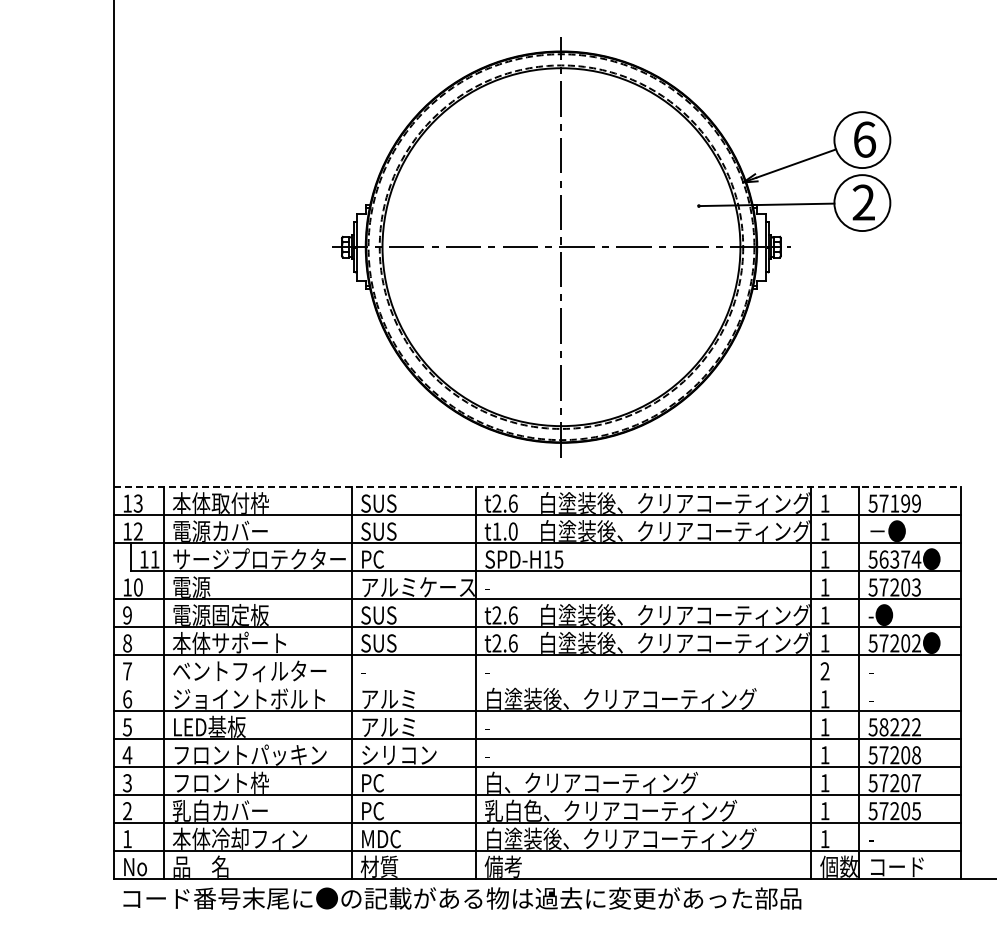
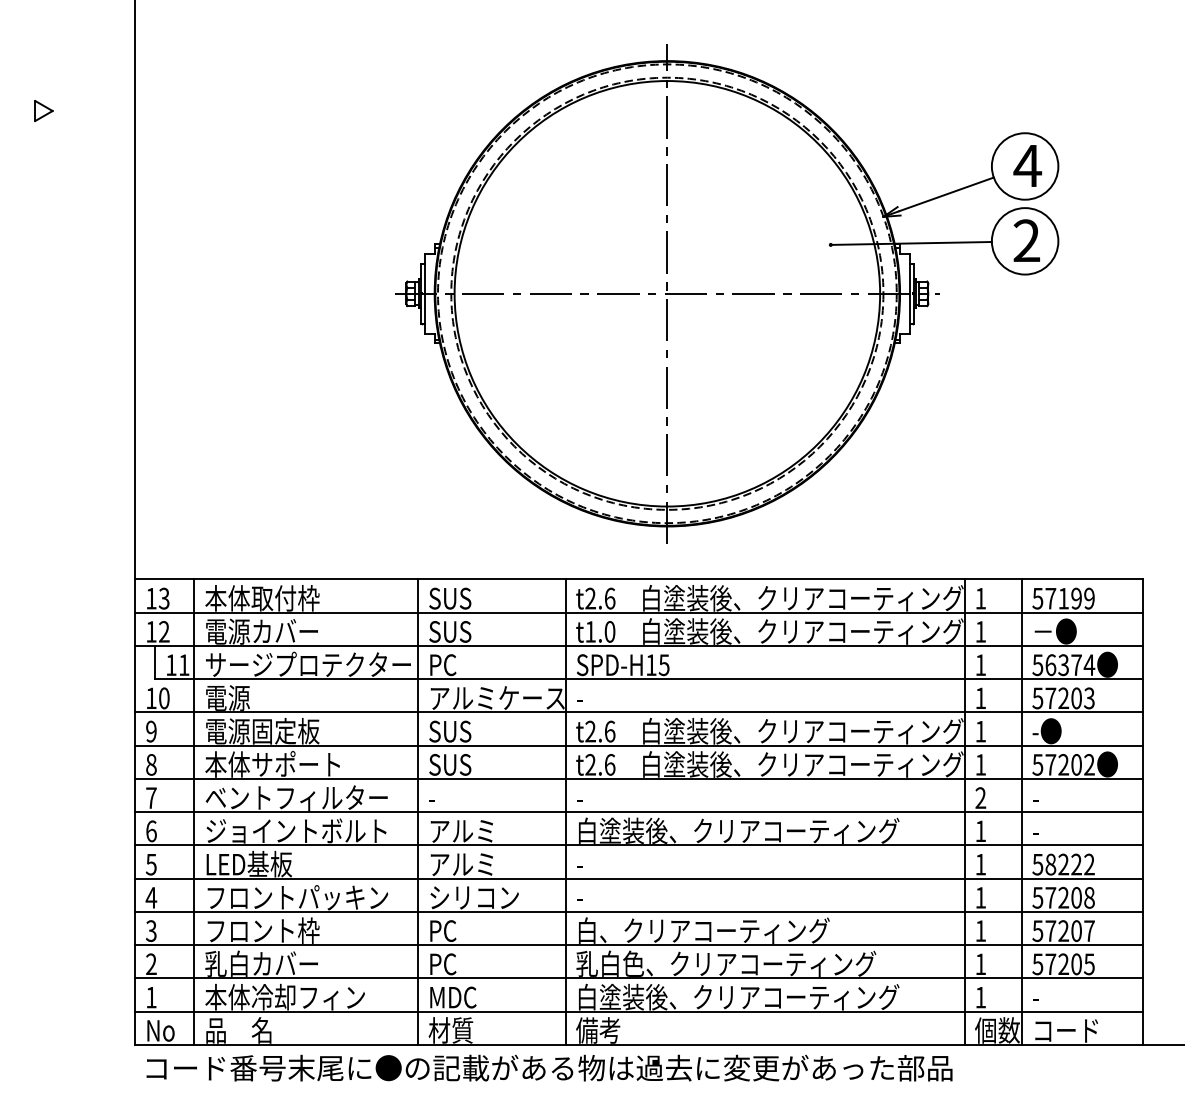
part: (36, 93) -> (43, 111), added
text: (864, 139) -> (1027, 165), 6 -> 4
line: (537, 487) -> (638, 579), dashed -> solid
line: (537, 683) -> (638, 812), added

